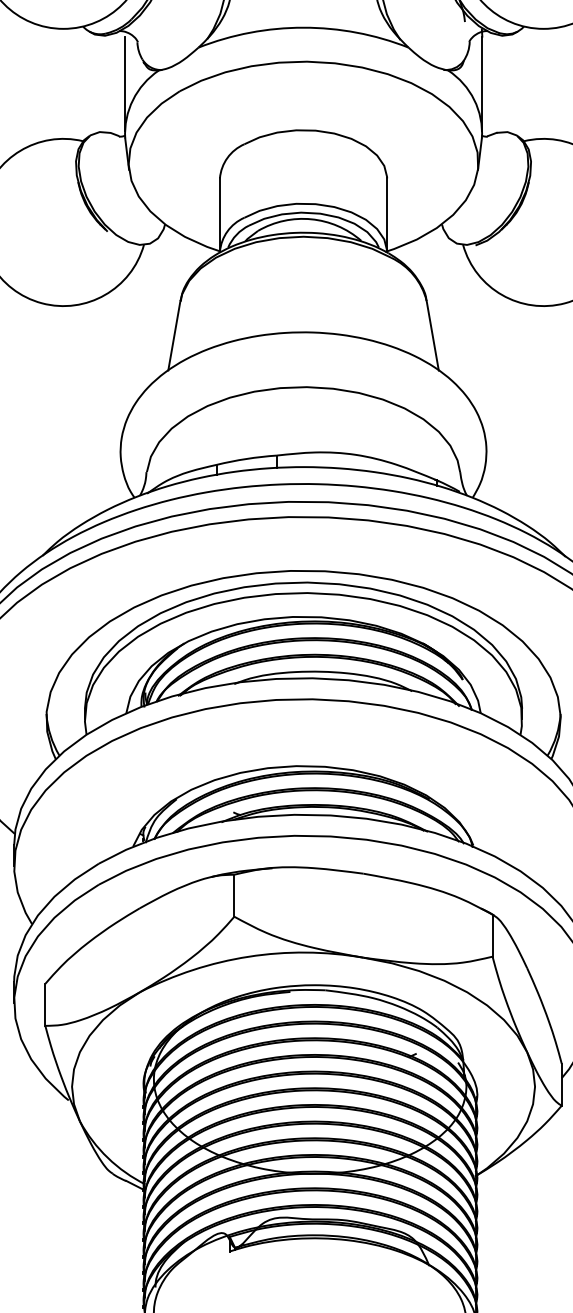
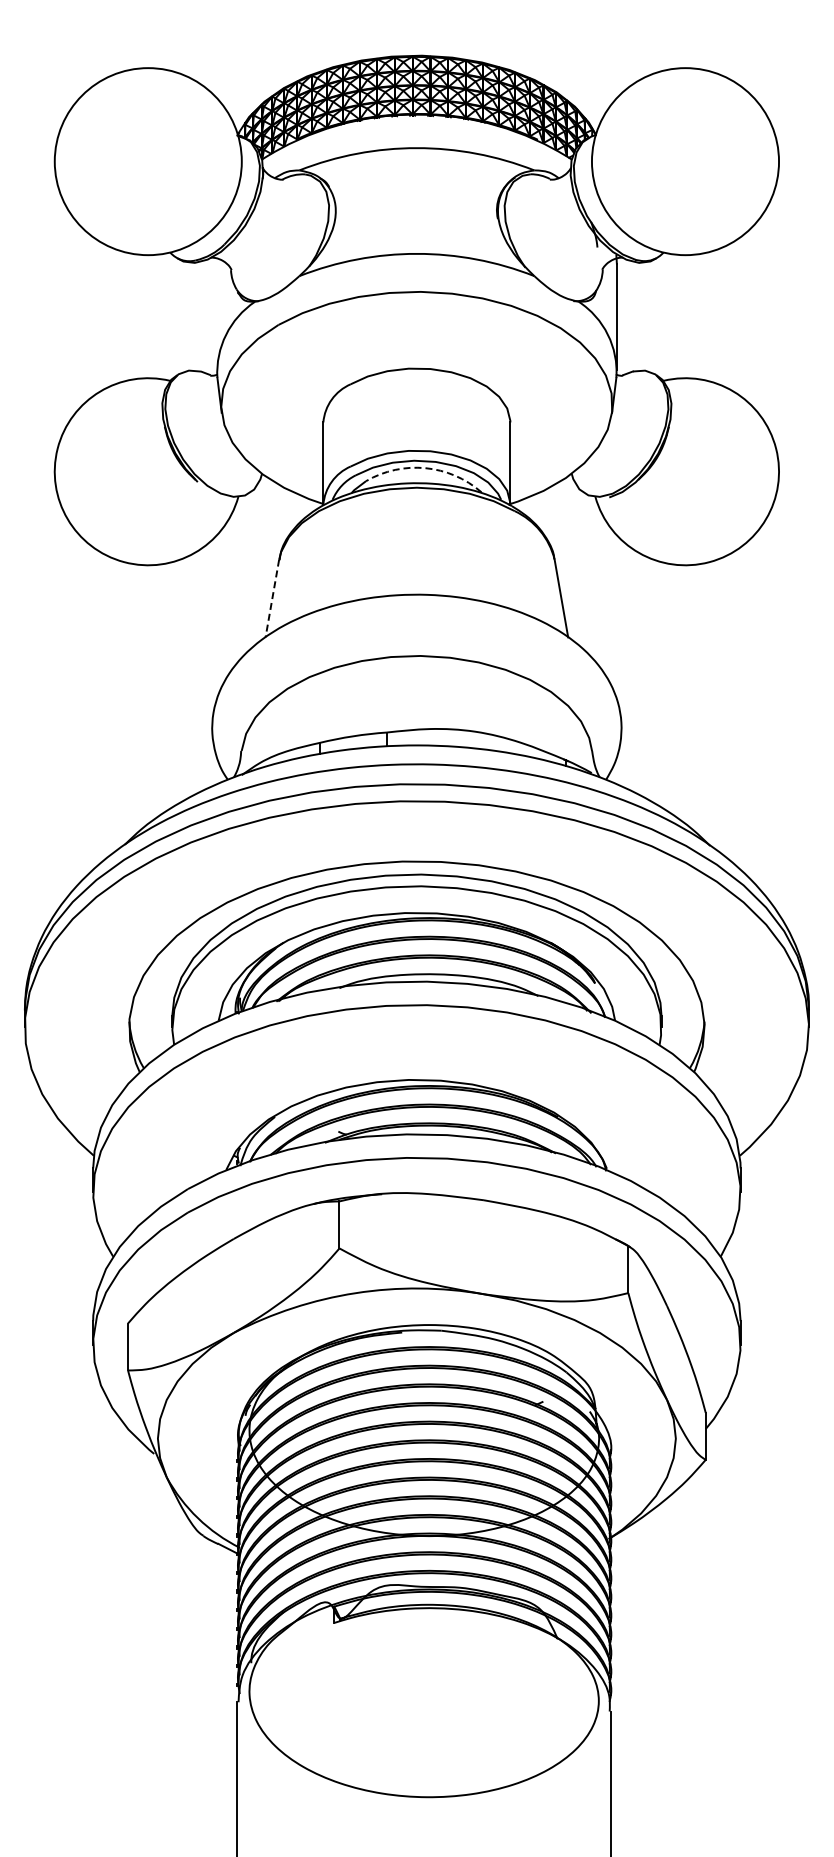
line: (124, 83) -> (216, 316), removed
arc: (311, 219) -> (425, 468), solid -> dashed
line: (174, 335) -> (272, 598), solid -> dashed

